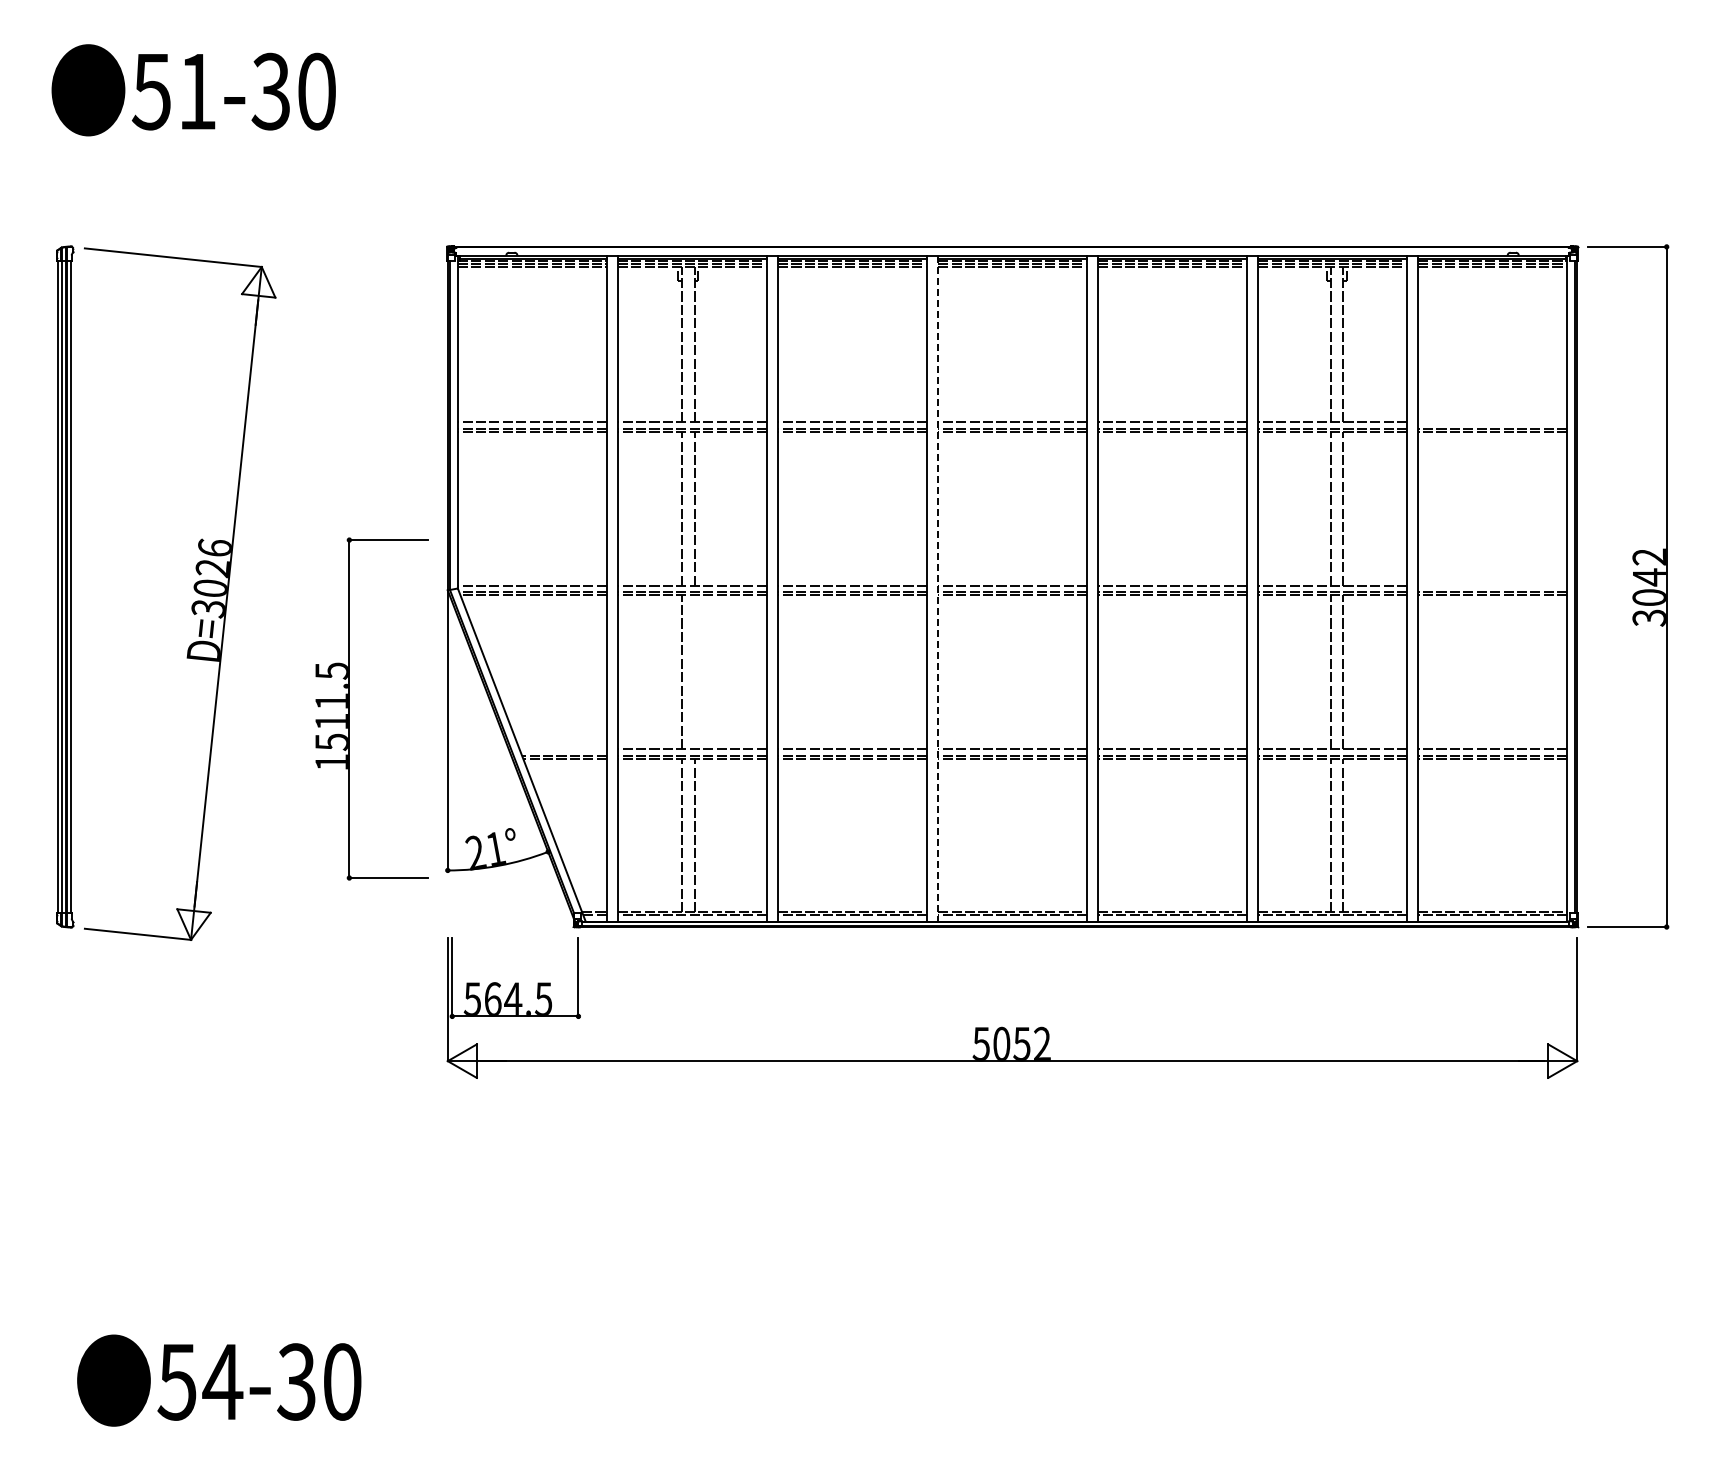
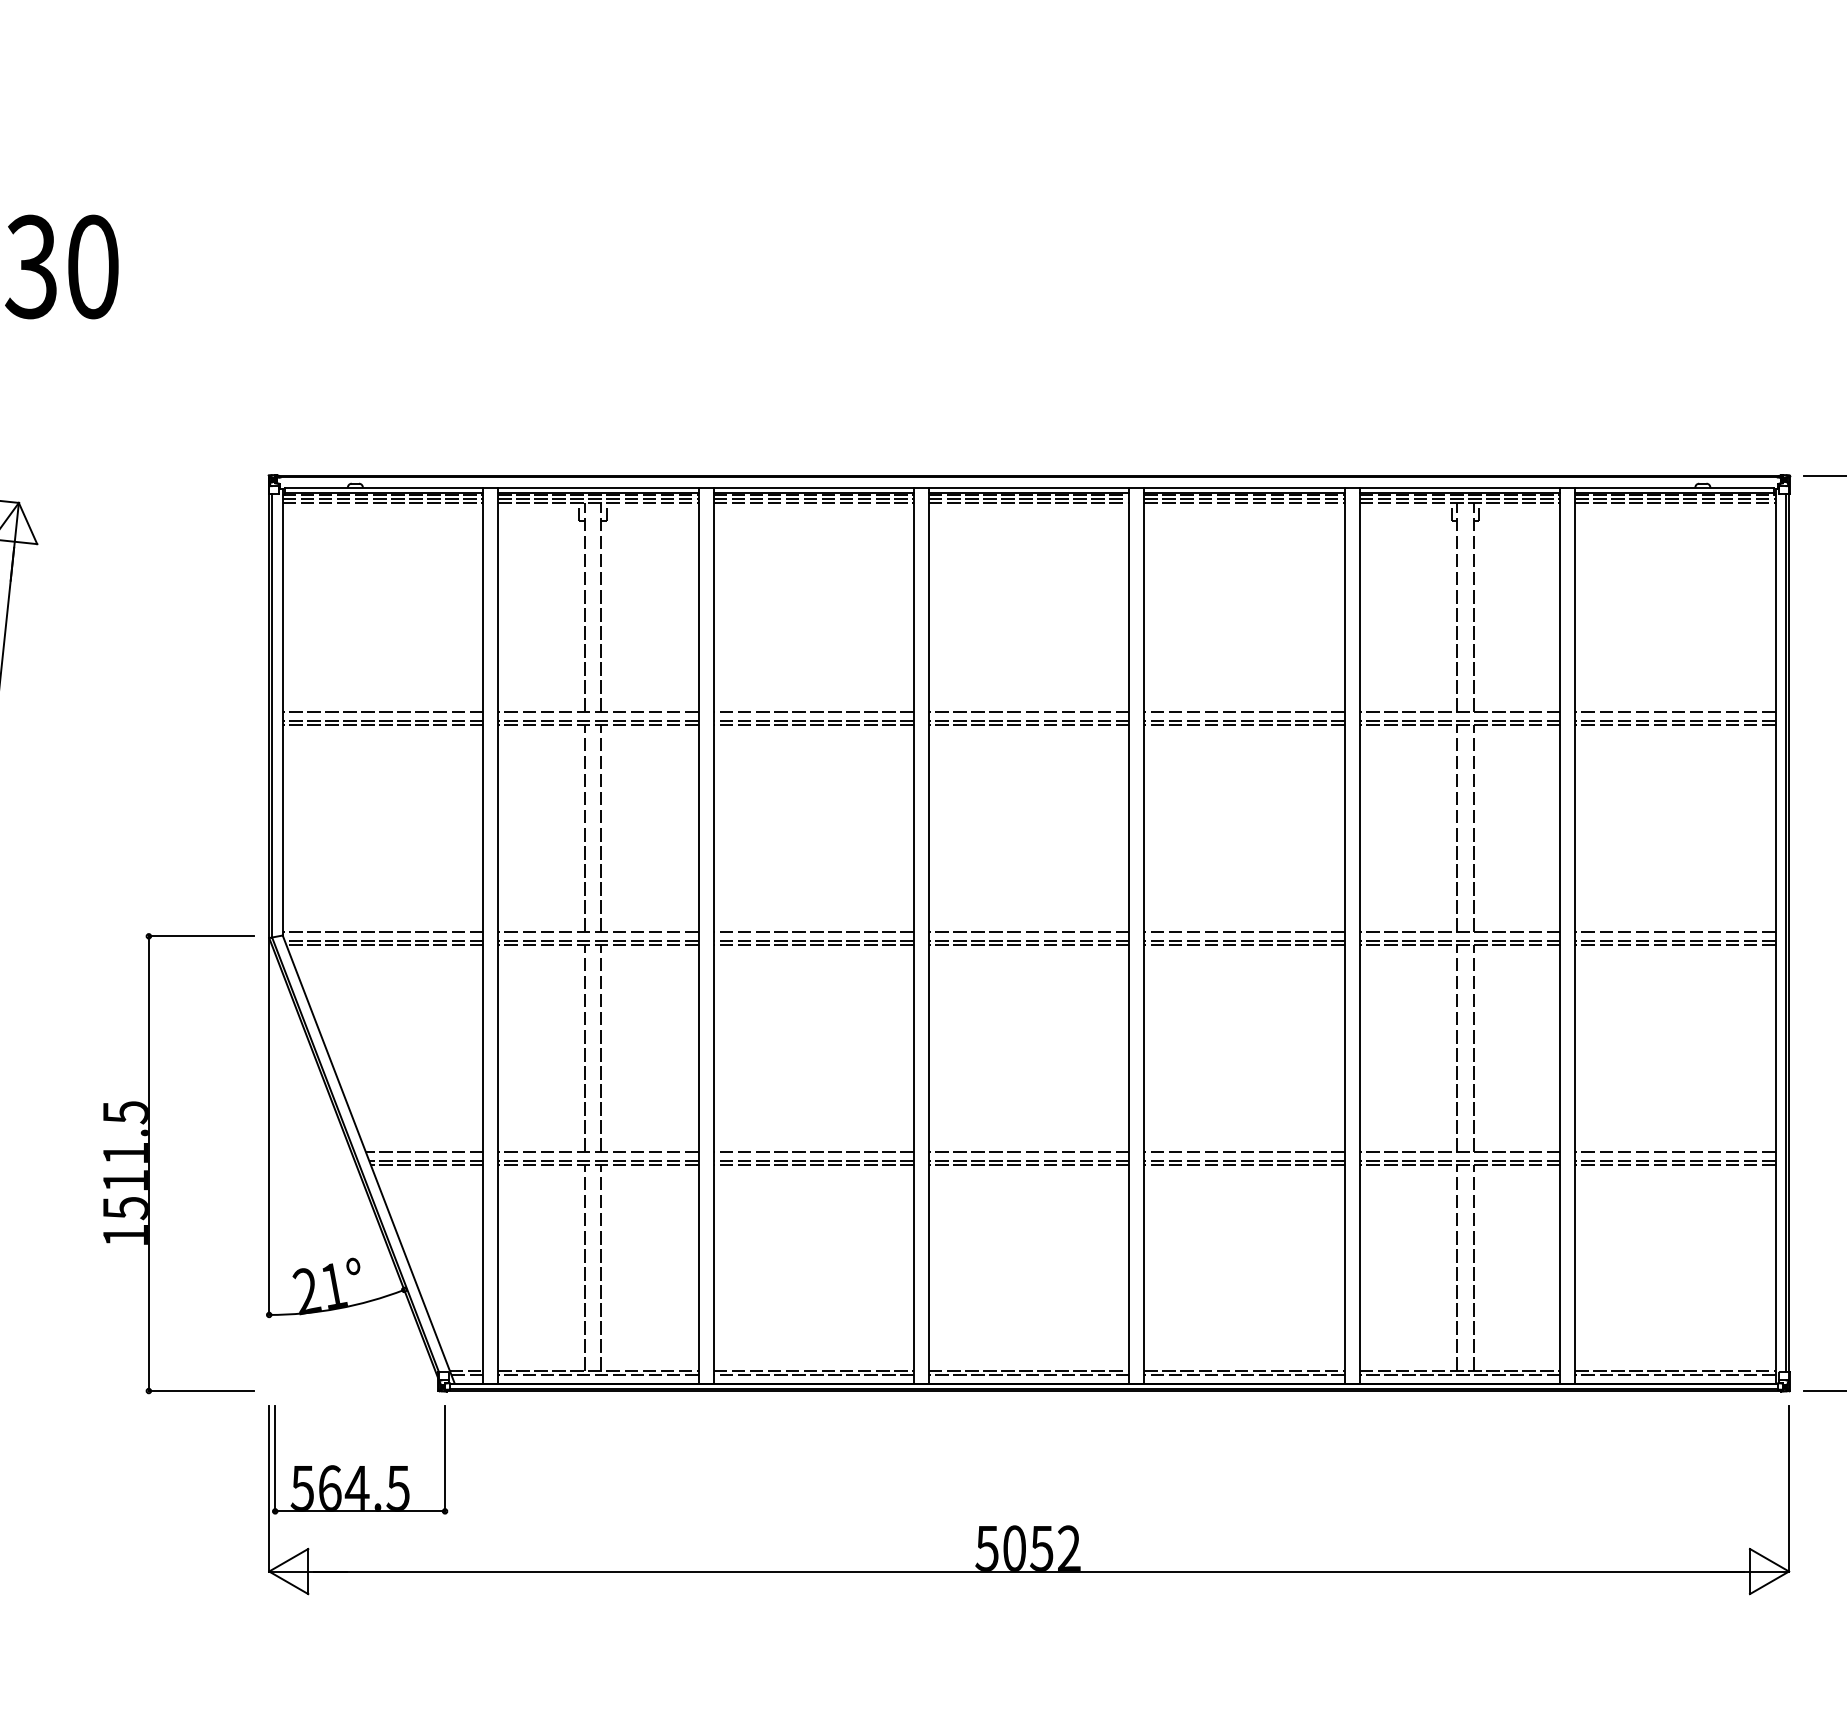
line: (1492, 422) -> (1674, 712), added
line: (1492, 585) -> (1674, 931), added
line: (938, 588) -> (929, 935), dashed -> solid
line: (694, 672) -> (601, 1048), added
part: (349, 708) -> (149, 1162), moved
line: (562, 749) -> (423, 1152), added

